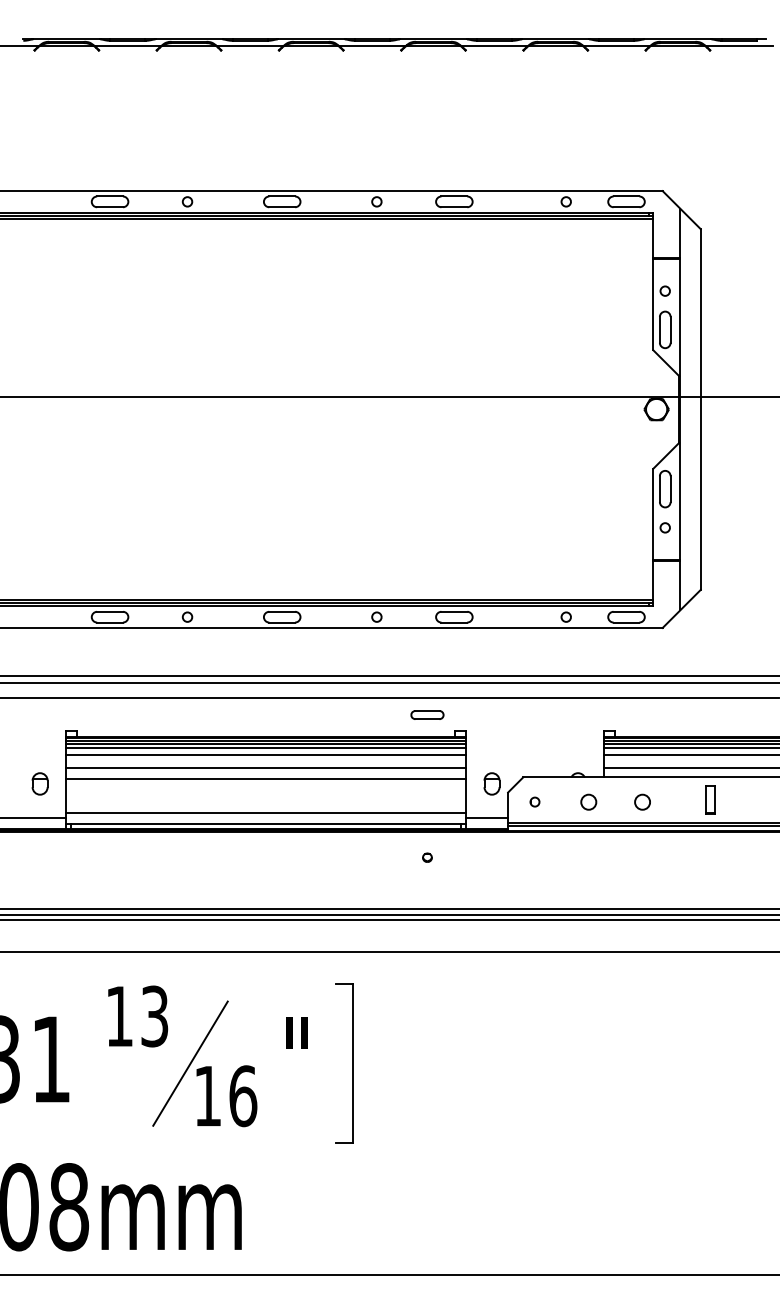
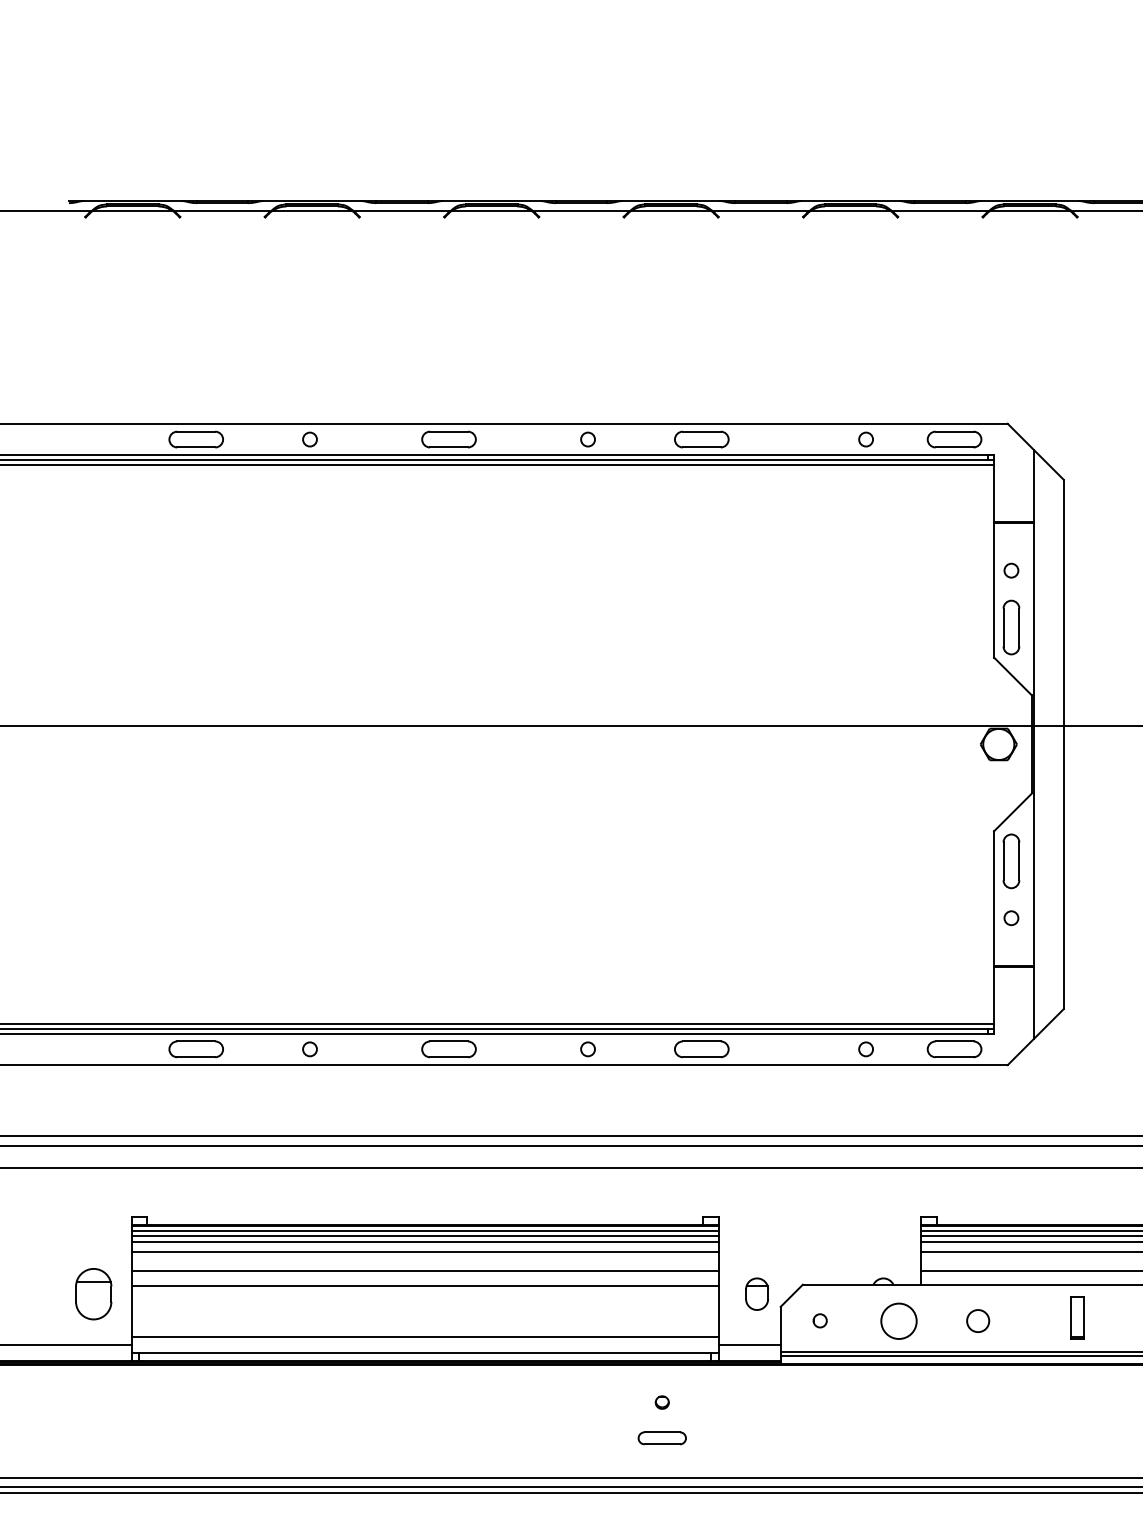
part: (427, 714) -> (662, 1437), moved
part: (39, 783) -> (92, 1293), size x1.6
circle: (588, 801) -> (898, 1319), size x1.6

